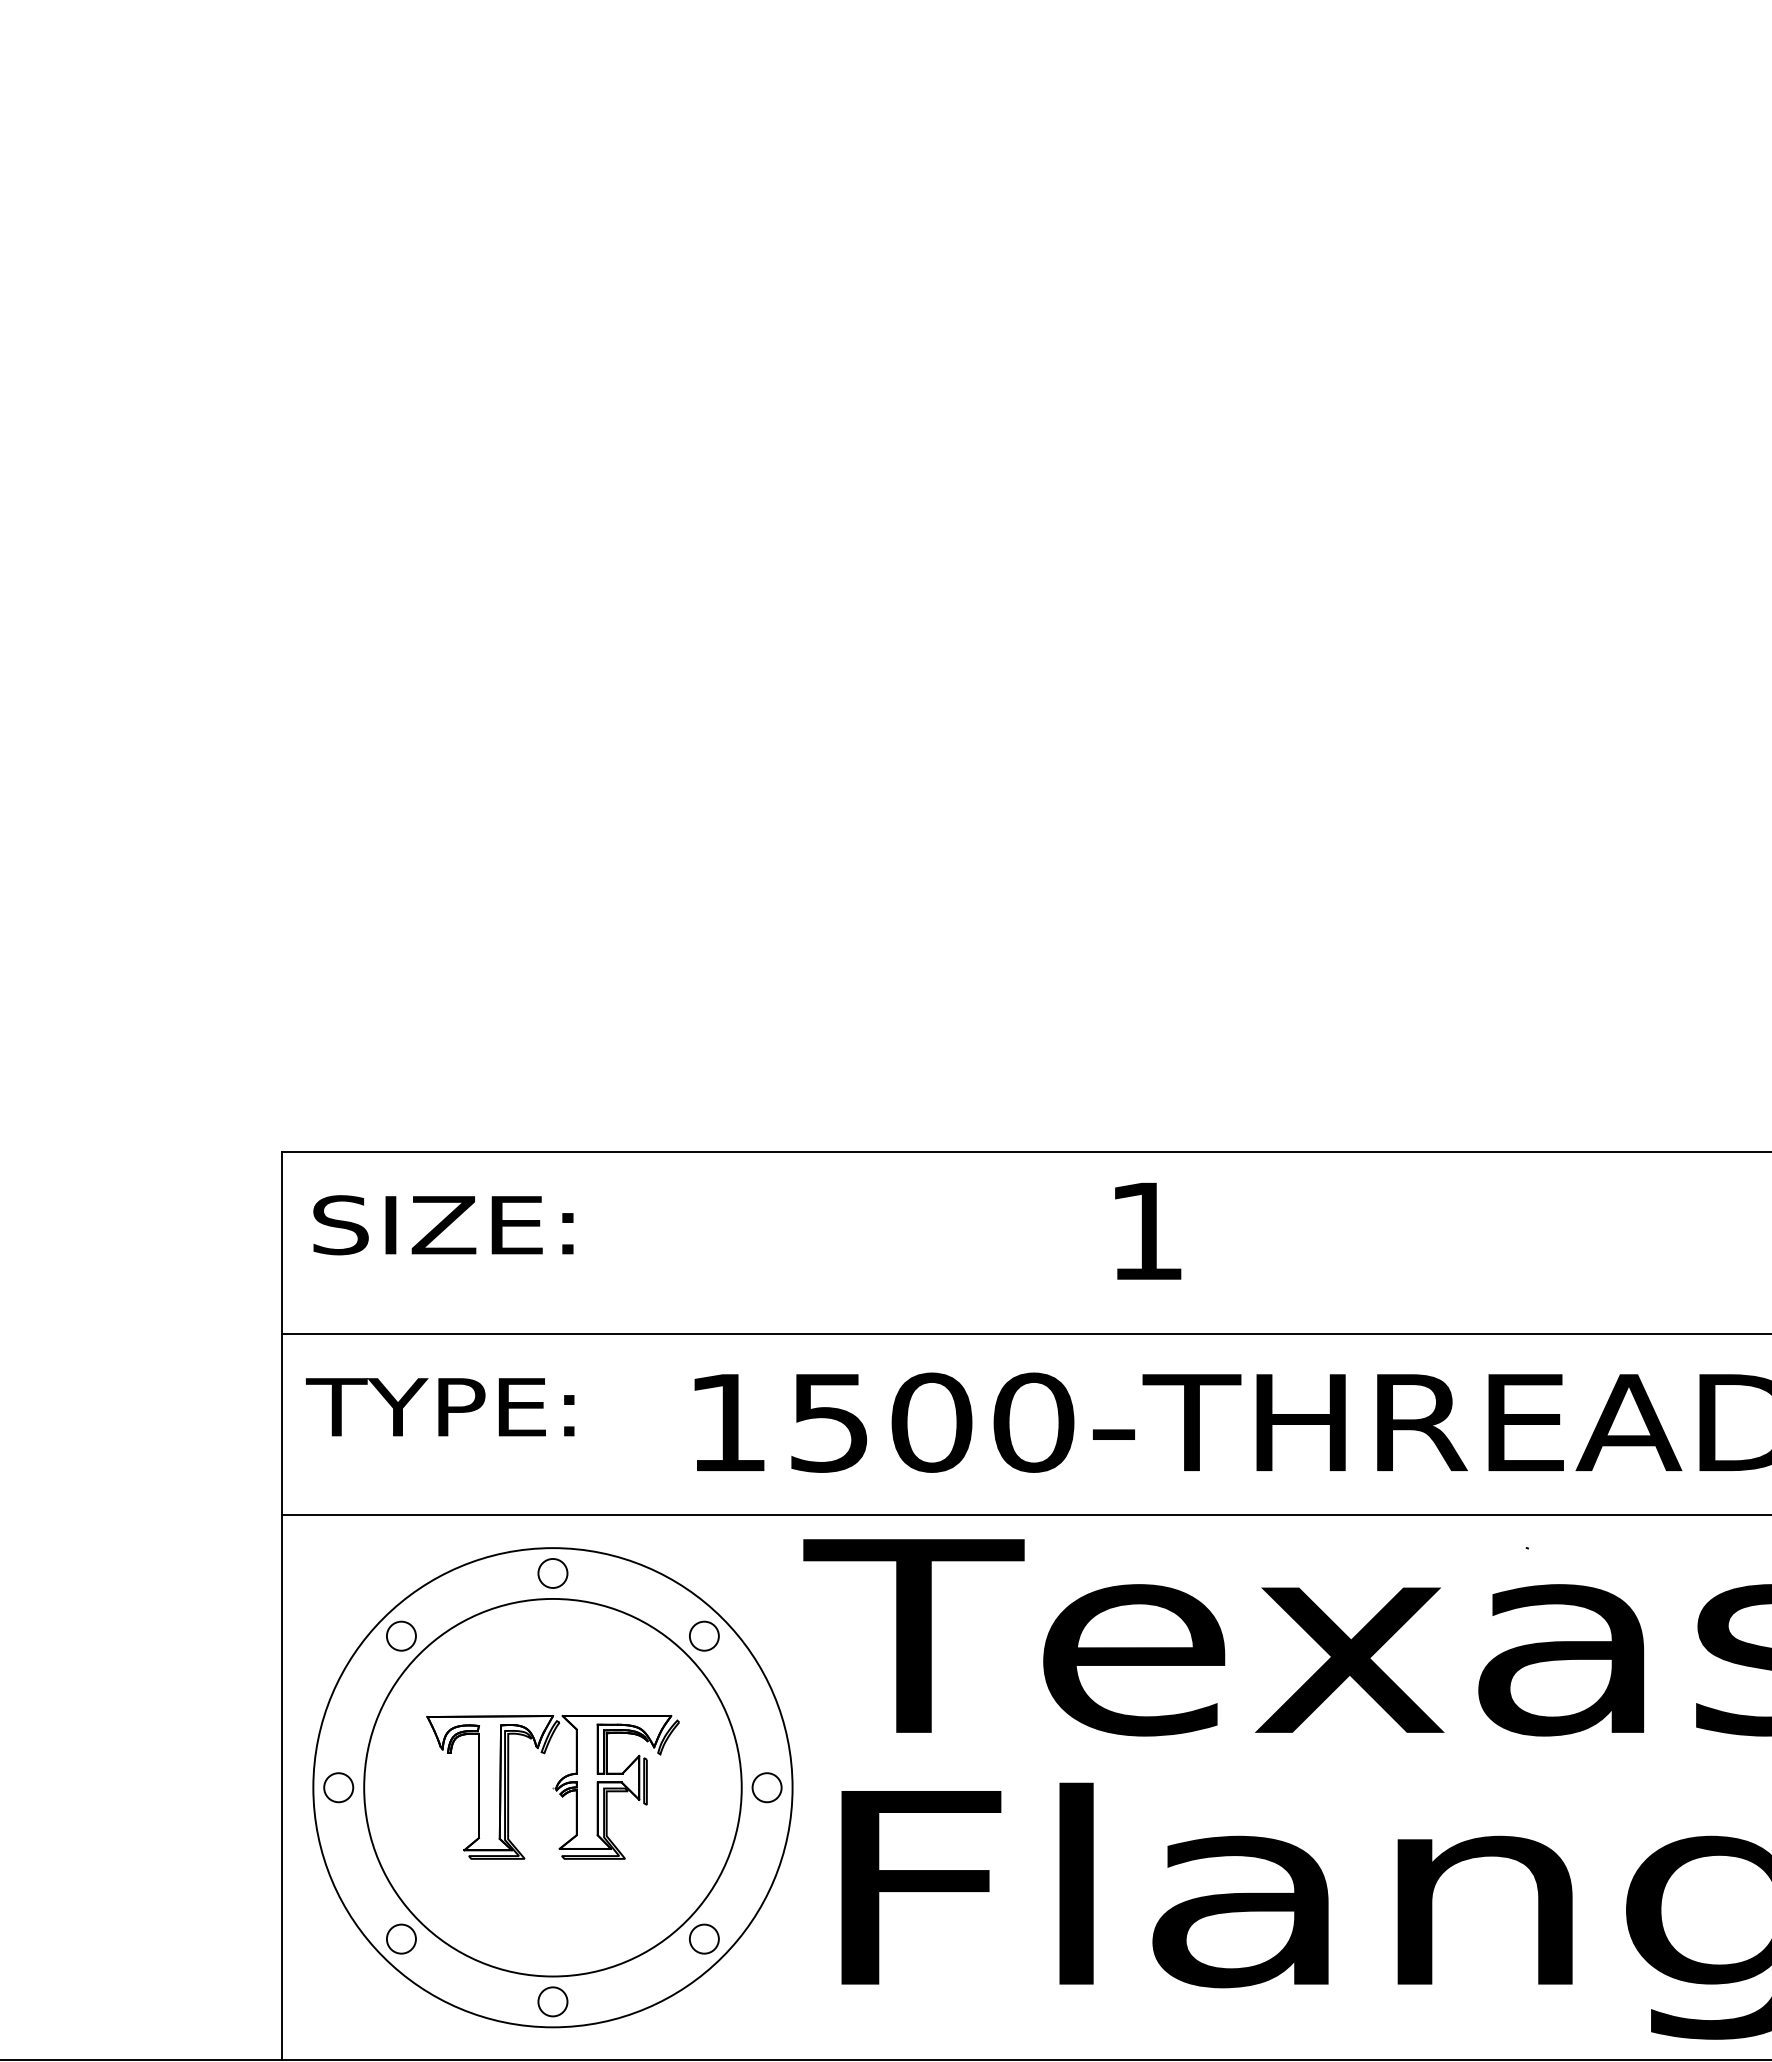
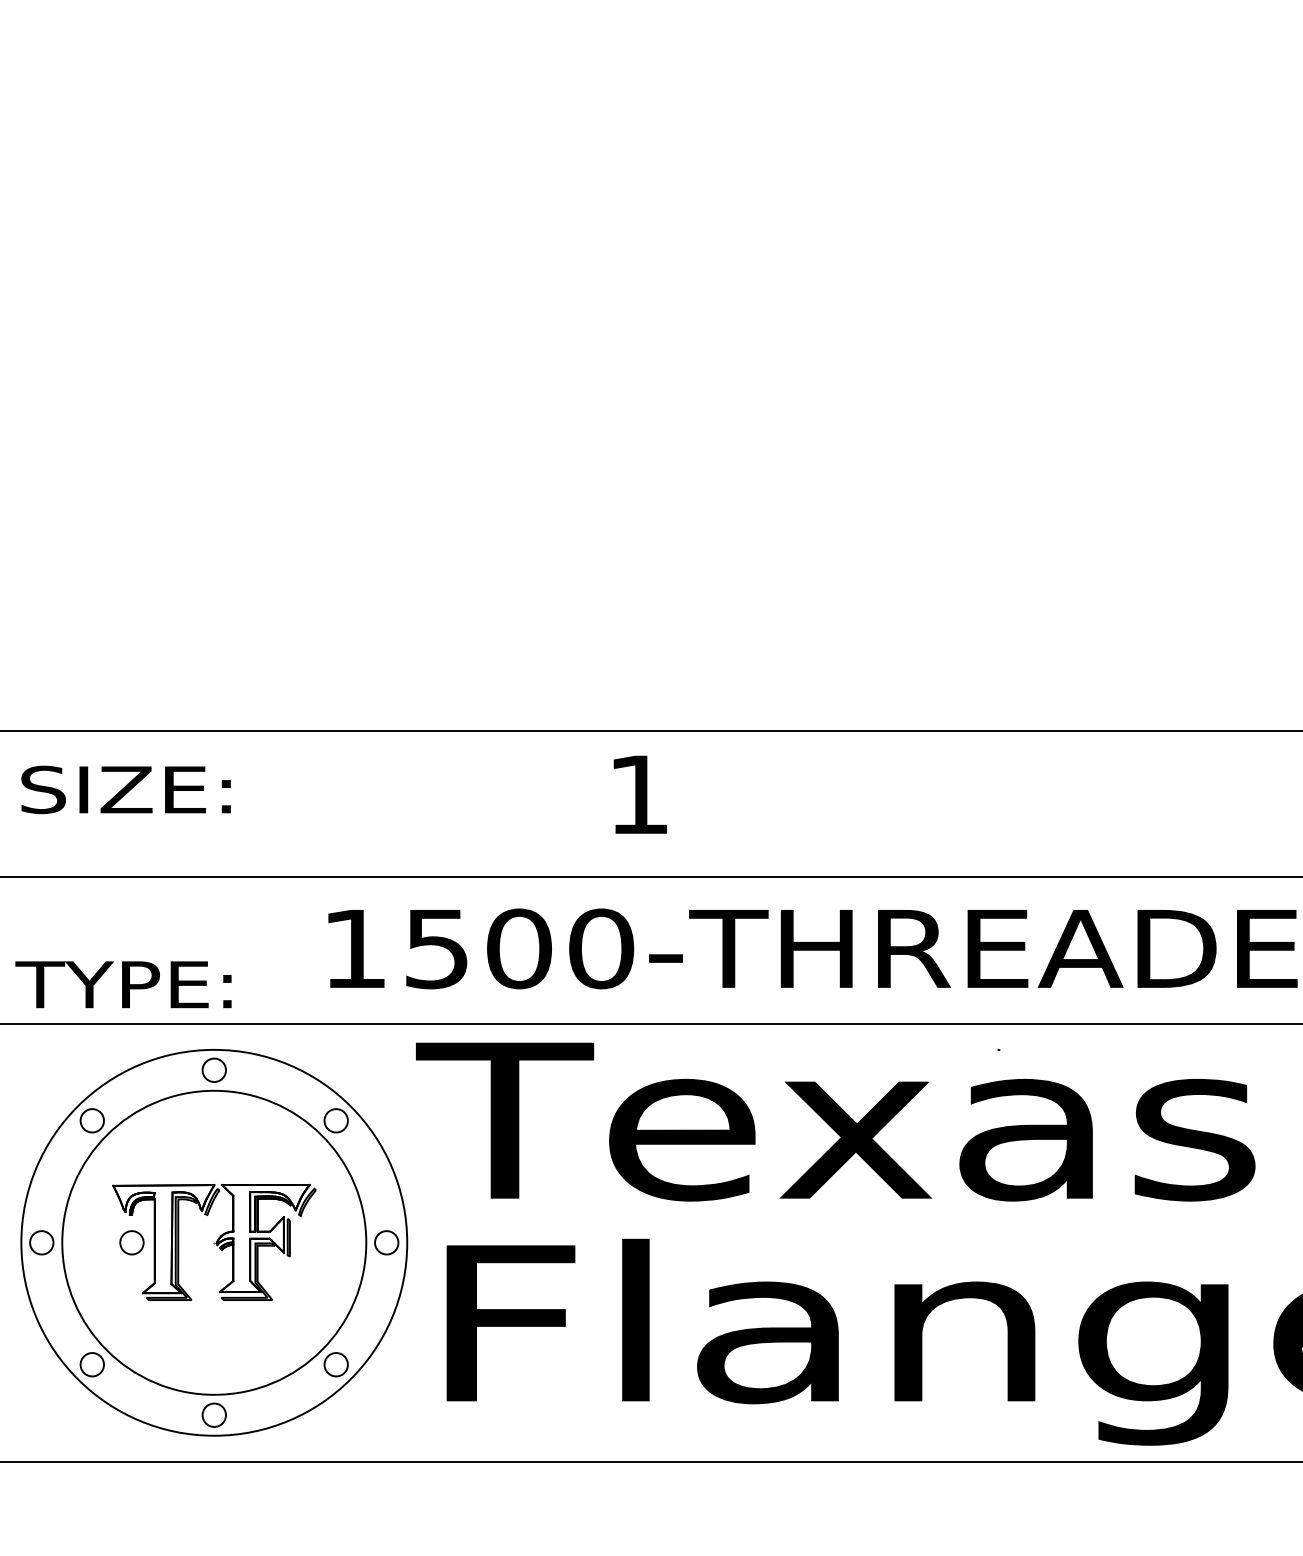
text: (1148, 1230) -> (640, 794), moved
text: (440, 1407) -> (123, 984), moved
circle: (450, 1787) -> (131, 1242), added

